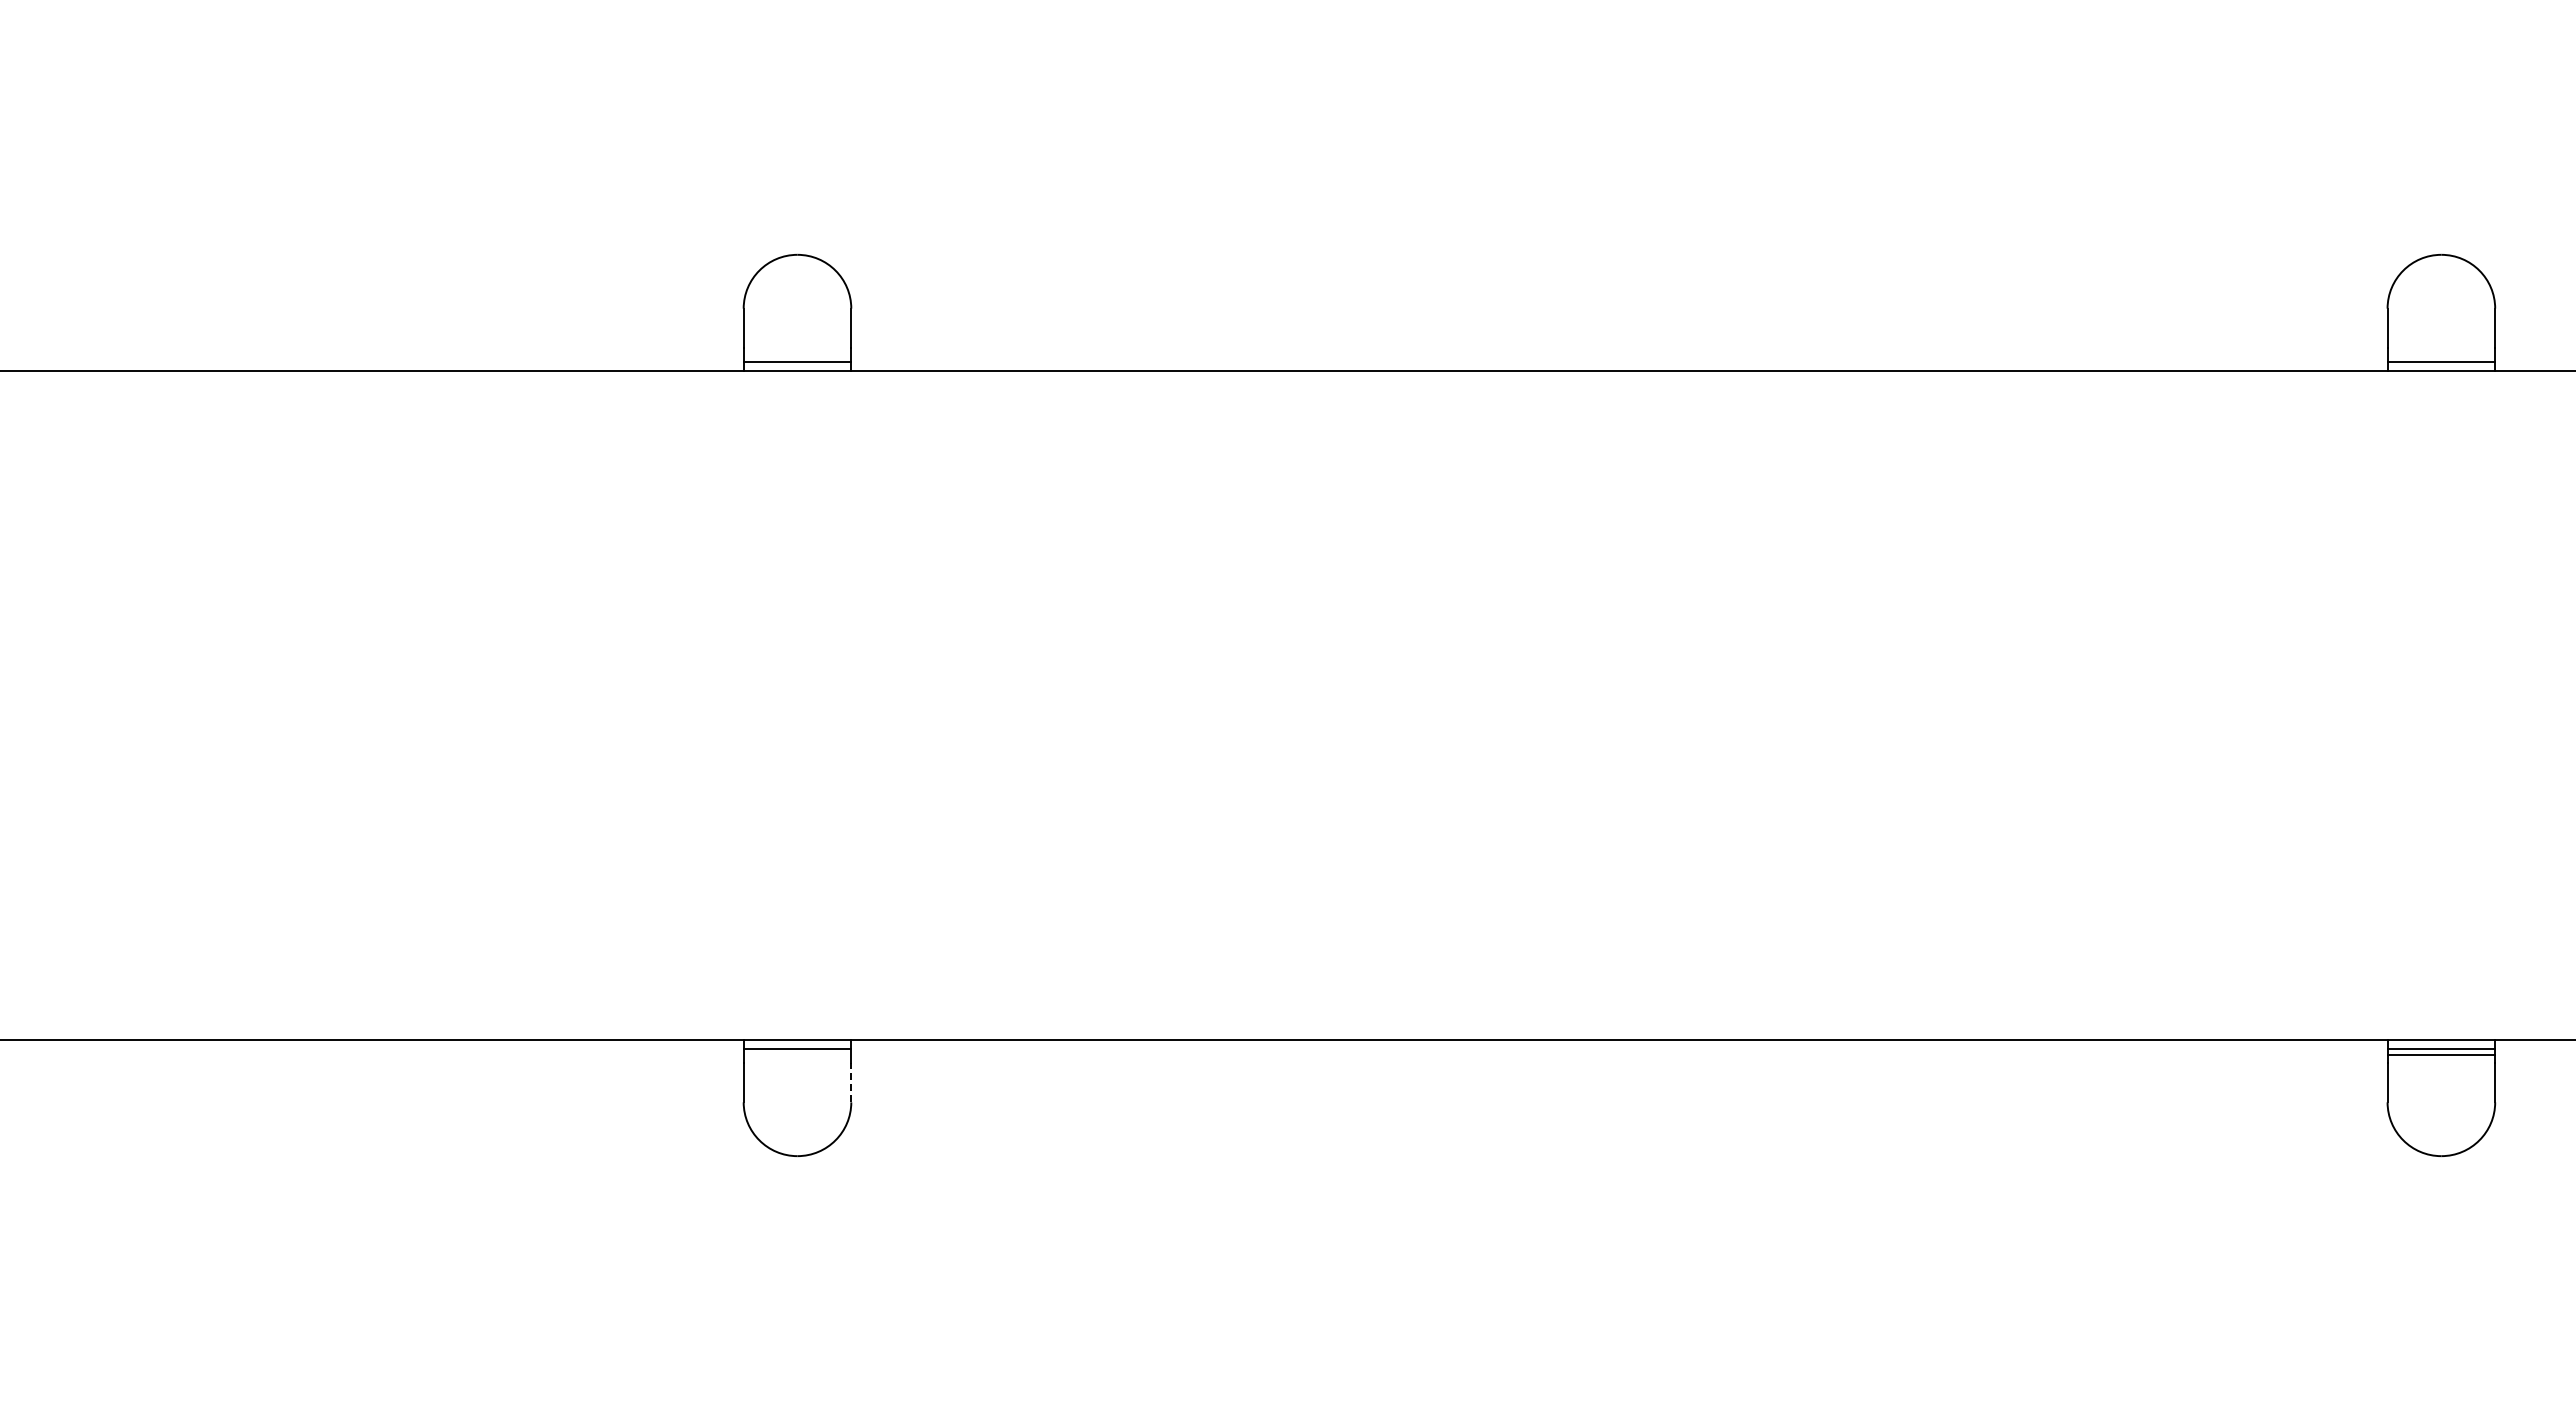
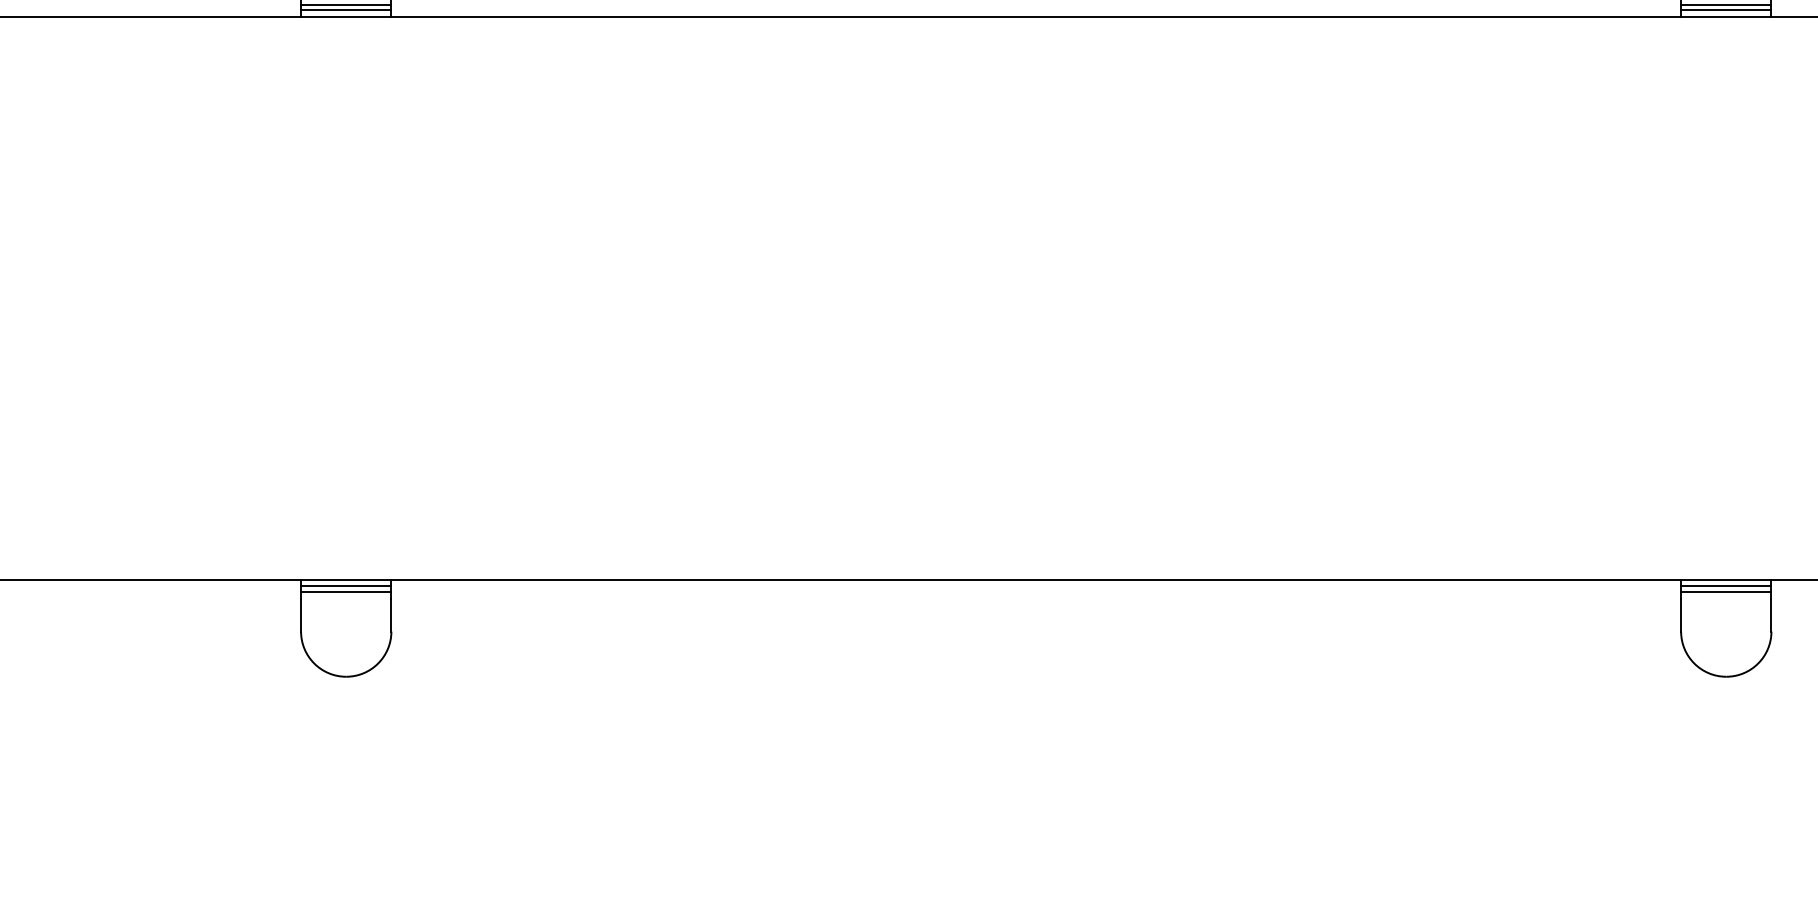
line: (797, 355) -> (346, 4), added
line: (2441, 355) -> (1726, 4), added
line: (797, 1055) -> (346, 592), added
line: (851, 1082) -> (391, 614), dashed -> solid

